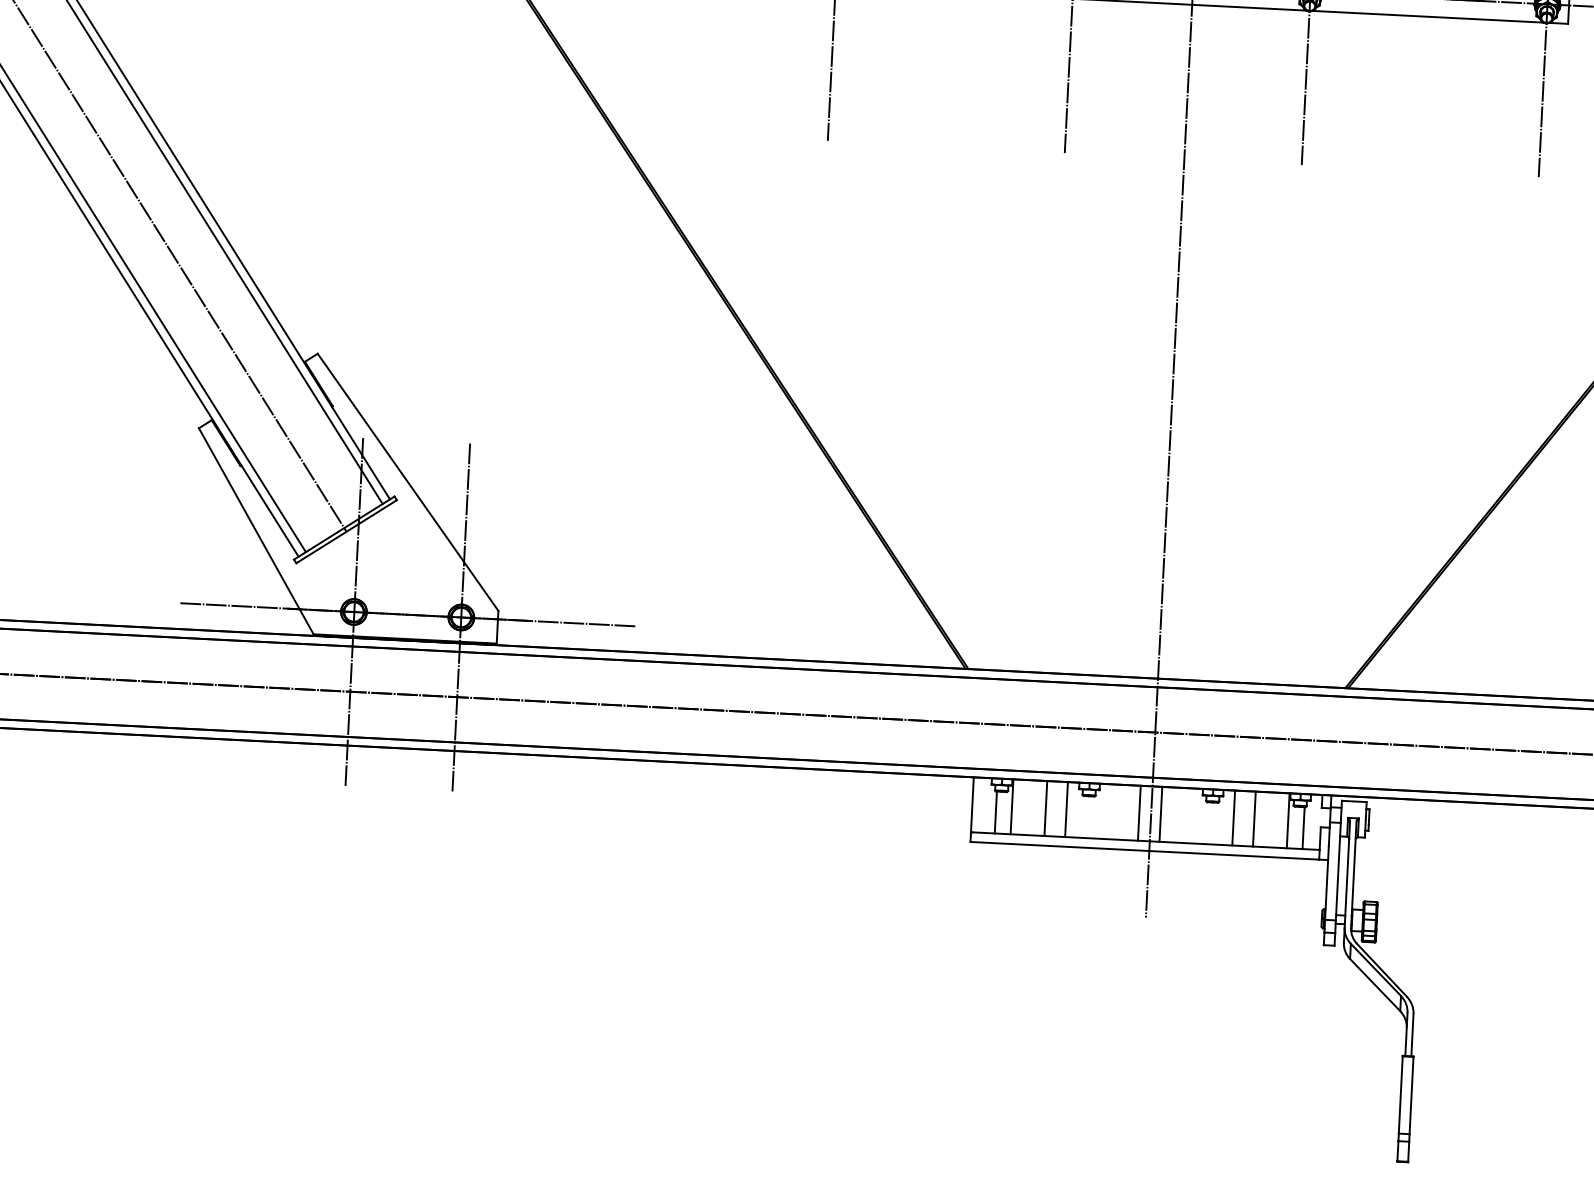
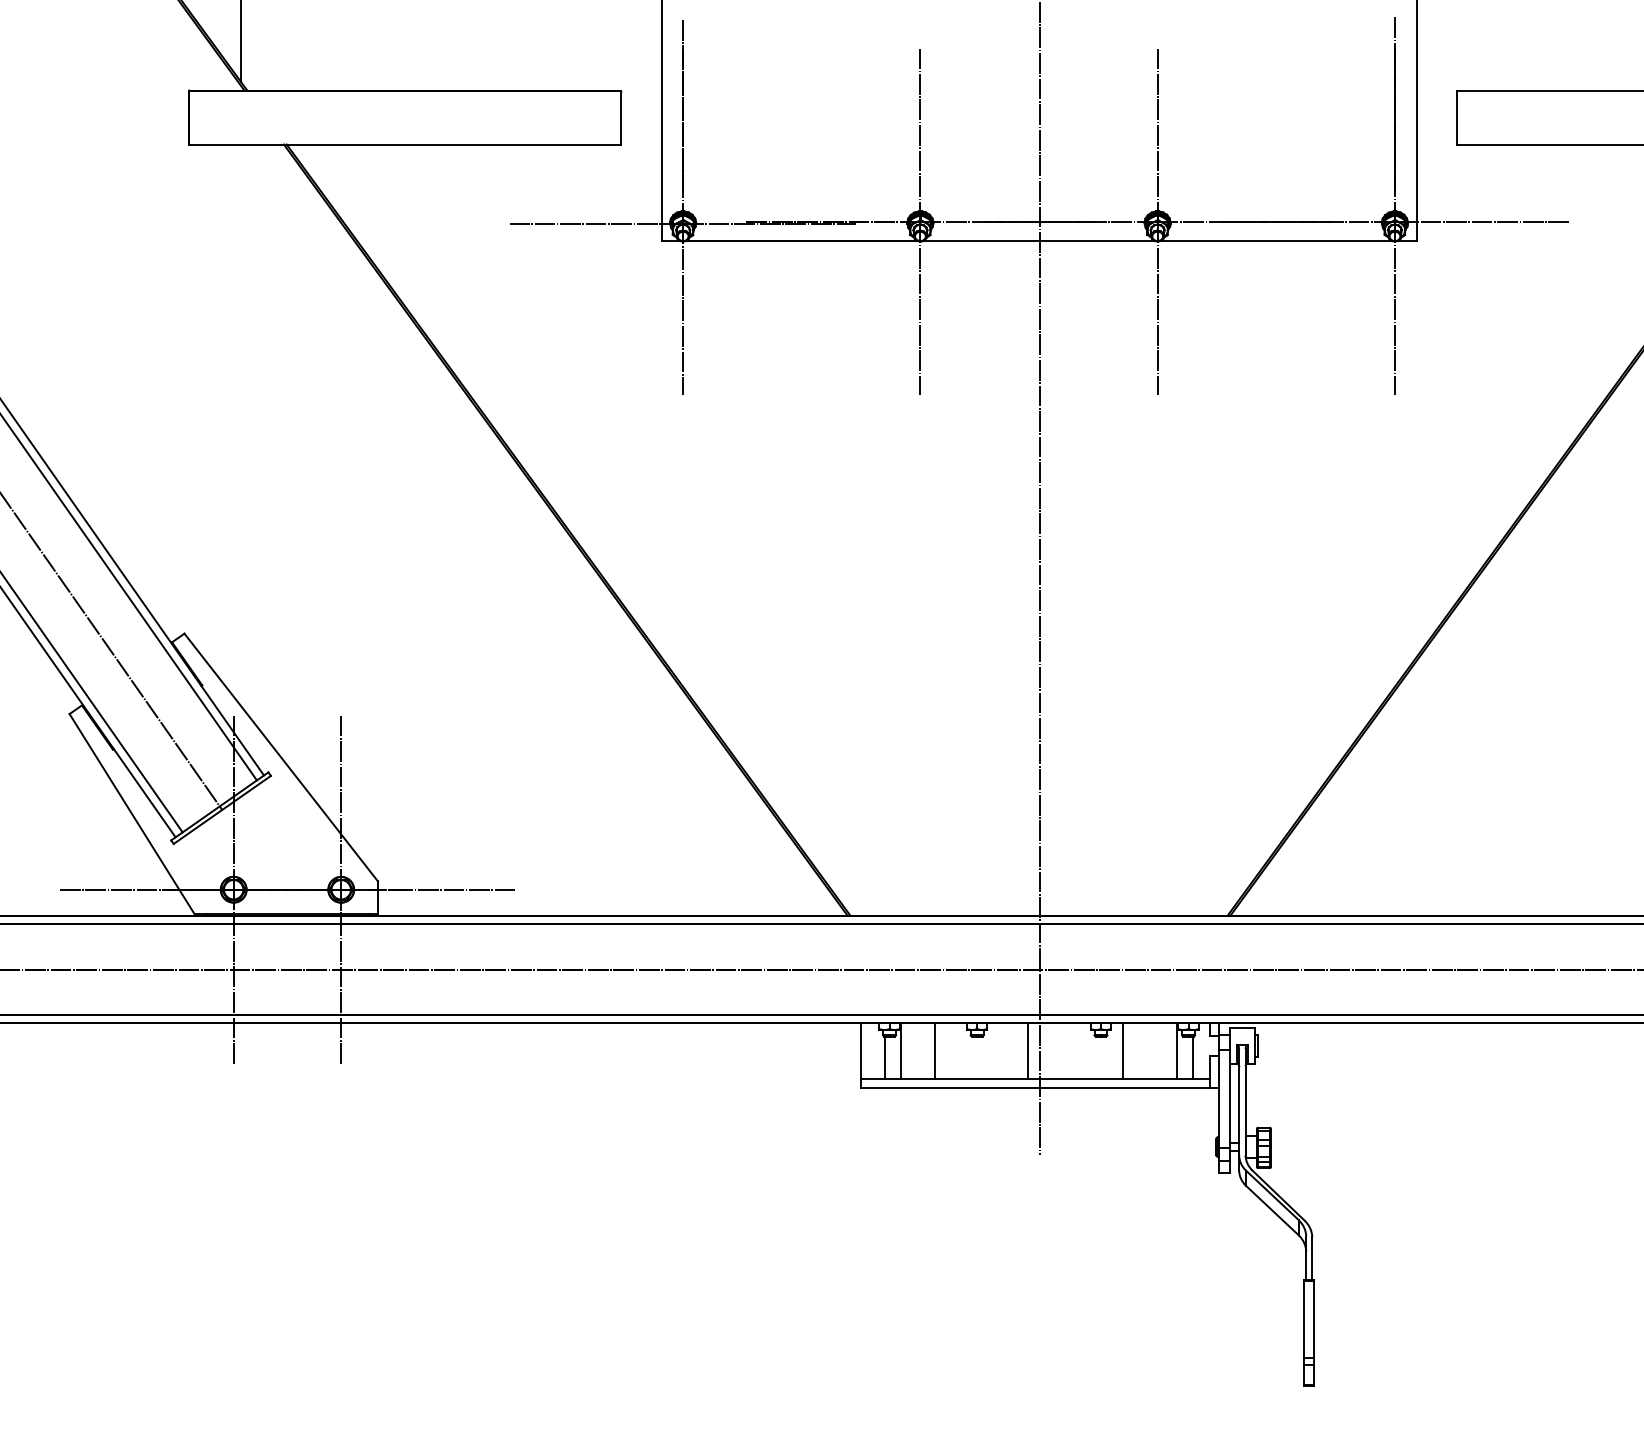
line: (1066, 809) -> (955, 1050), removed
line: (1160, 813) -> (1049, 1050), removed
line: (1254, 818) -> (1143, 1050), removed

